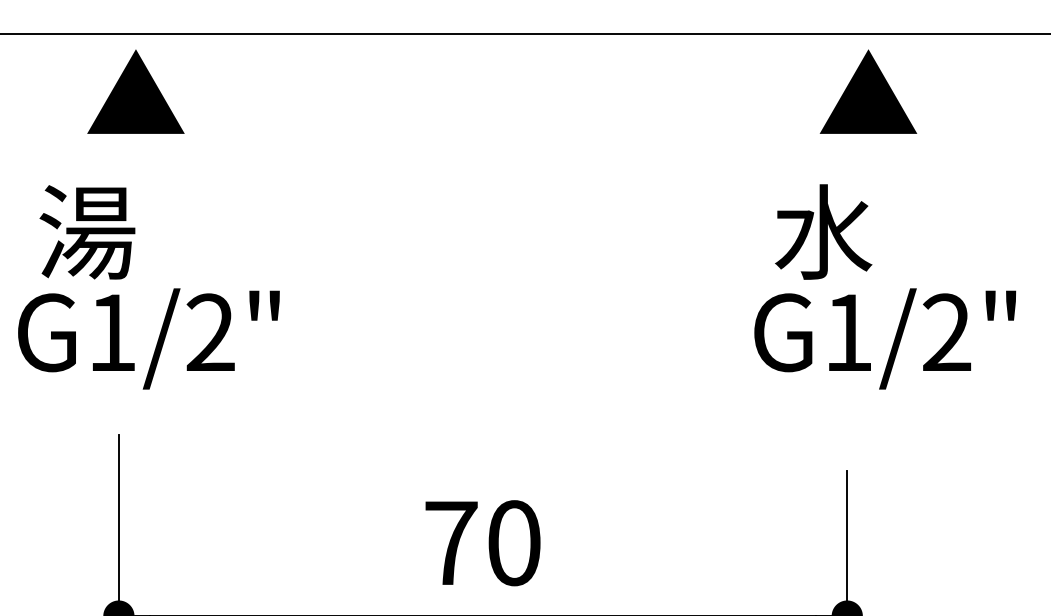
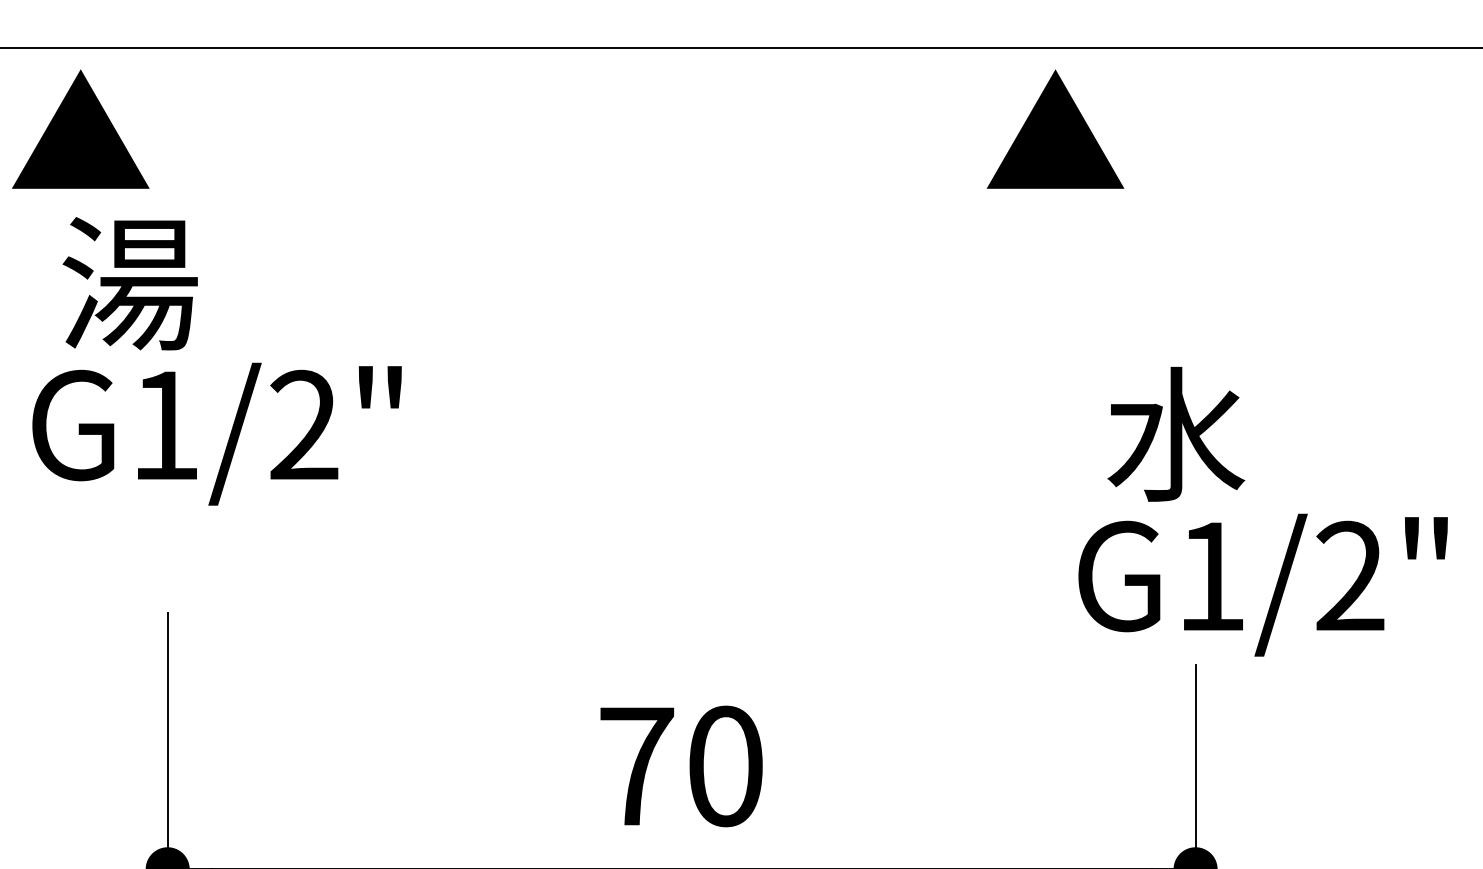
text: (135, 91) -> (80, 128), moved
text: (868, 91) -> (1055, 128), moved
text: (884, 286) -> (1262, 511), moved
text: (148, 287) -> (216, 361), moved

